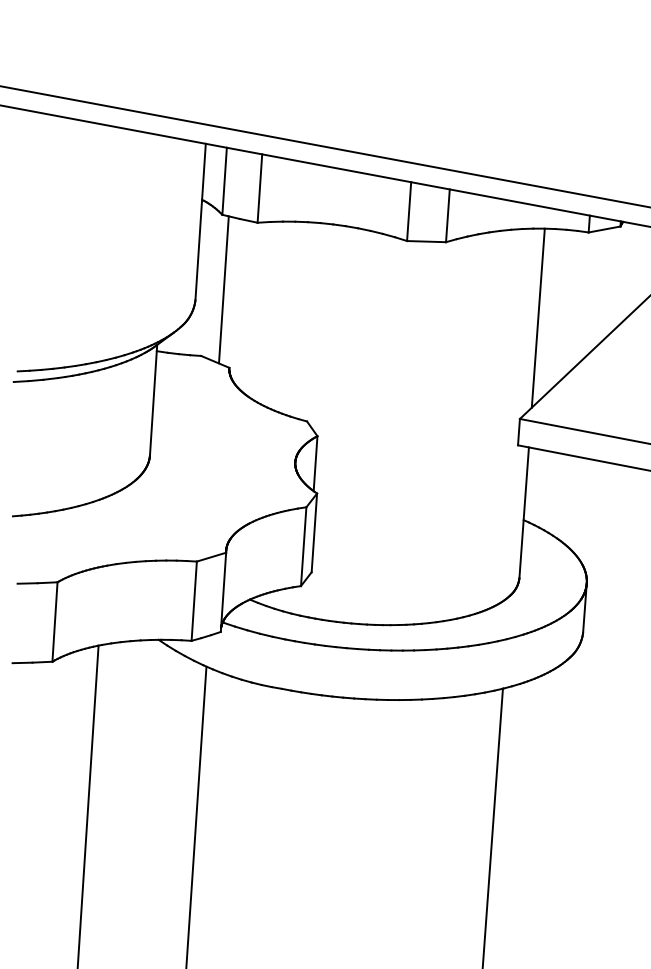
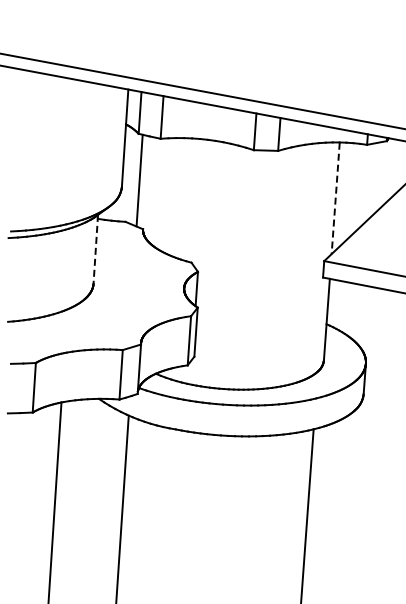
line: (537, 318) -> (335, 198), solid -> dashed
line: (153, 400) -> (95, 249), solid -> dashed

